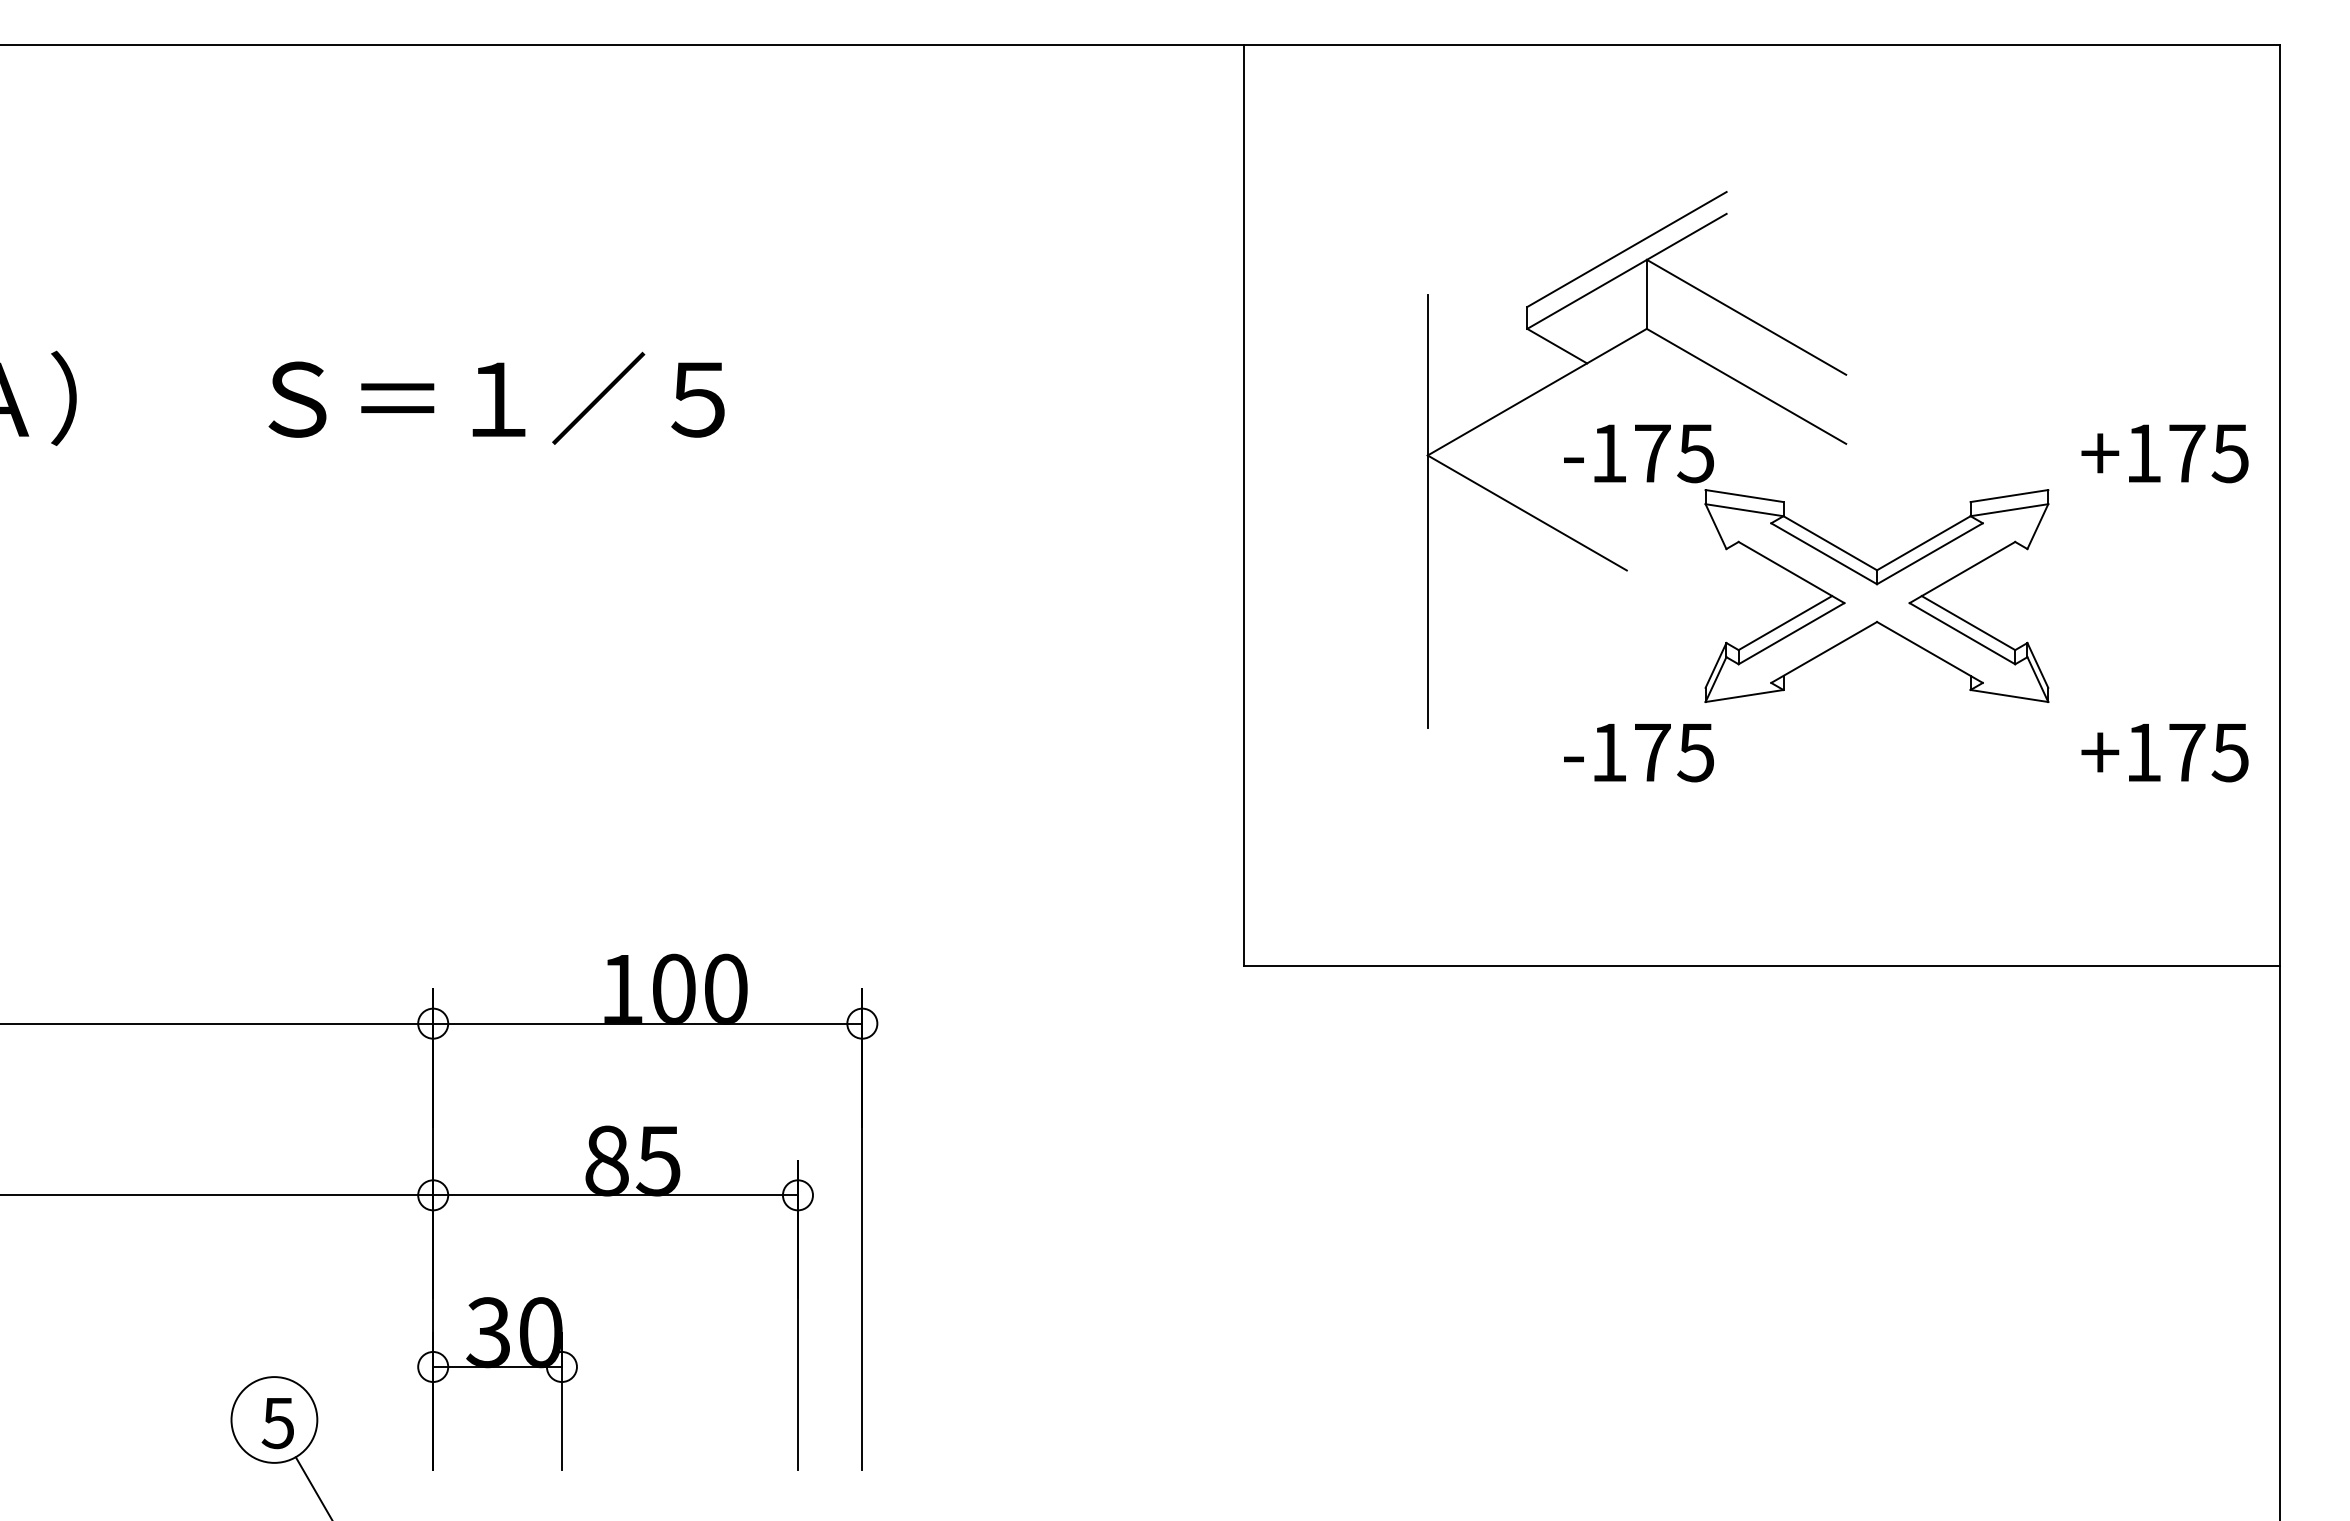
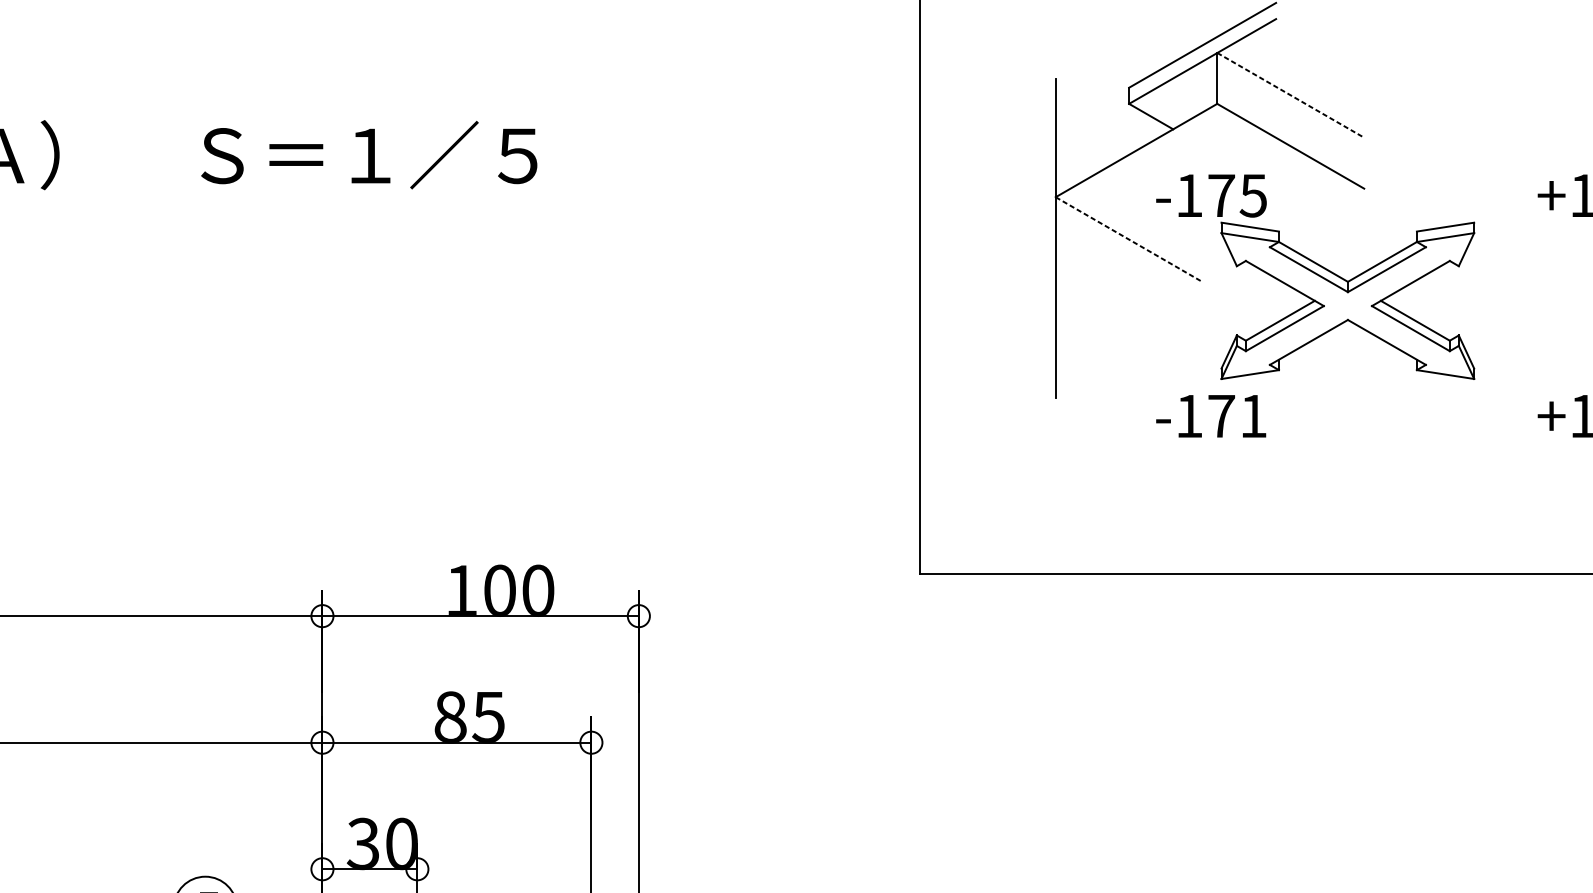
line: (1746, 317) -> (1290, 95), solid -> dashed
line: (1527, 513) -> (1129, 239), solid -> dashed
part: (1876, 595) -> (1347, 300), moved
text: (1695, 752) -> (1253, 416), -175 -> -171

